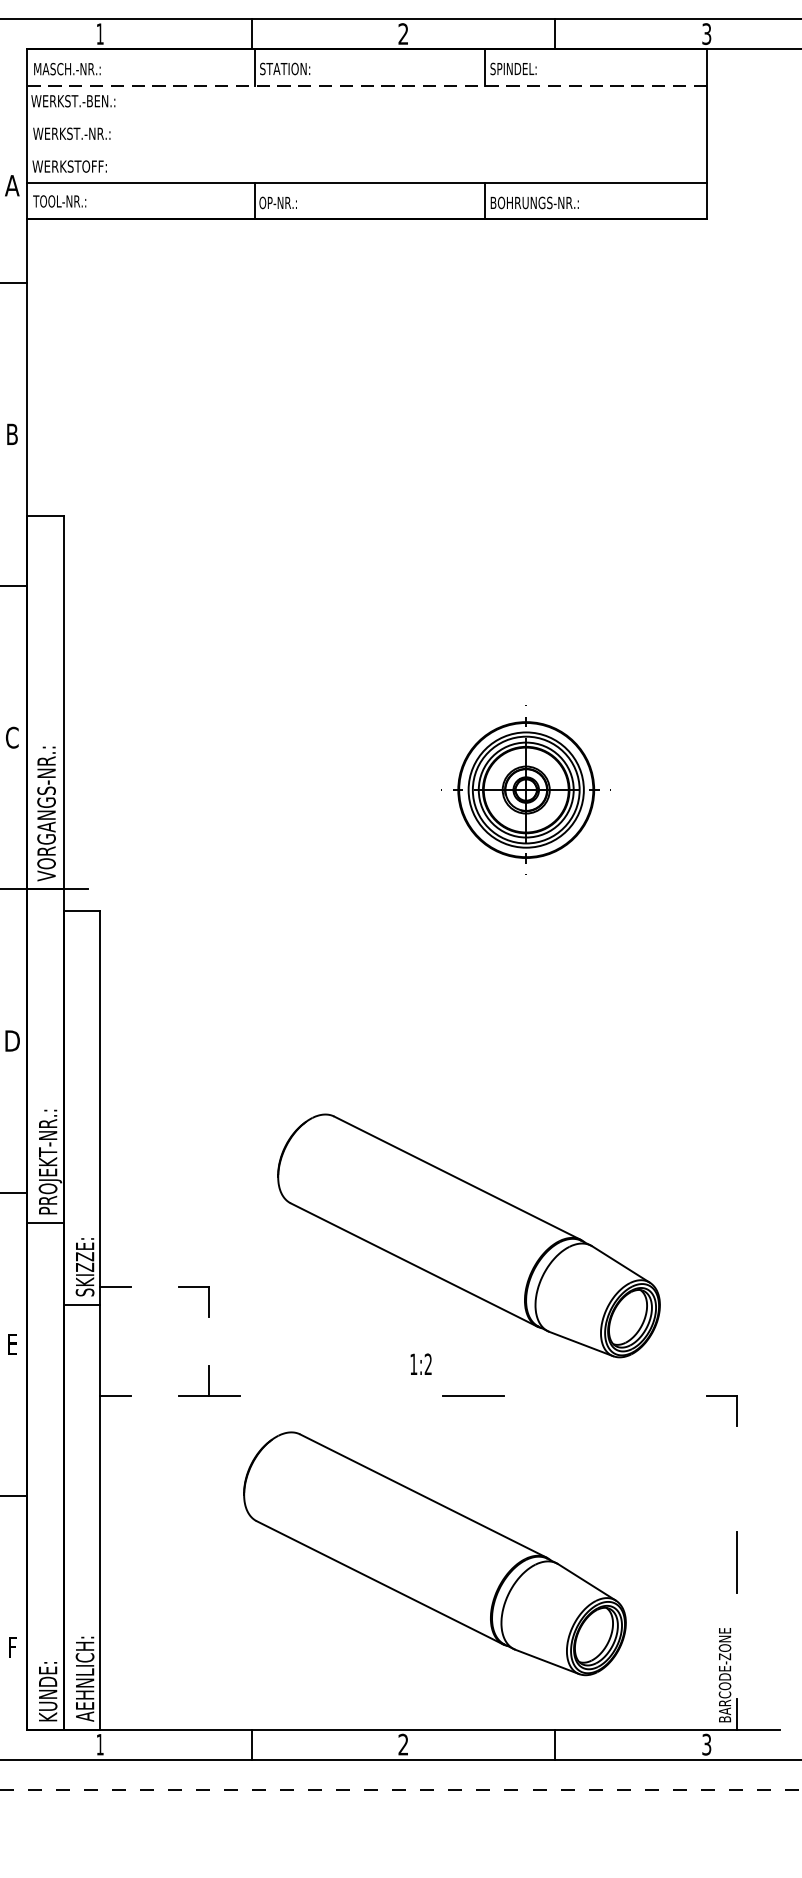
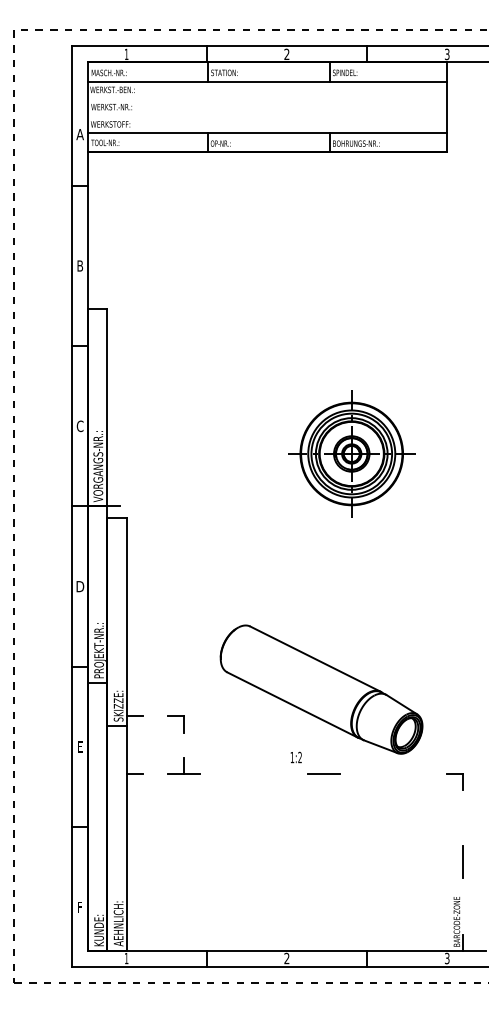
line: (366, 85) -> (267, 81), dashed -> solid
part: (525, 789) -> (351, 453), size x1.43
part: (434, 1553) -> (303, 857), removed

